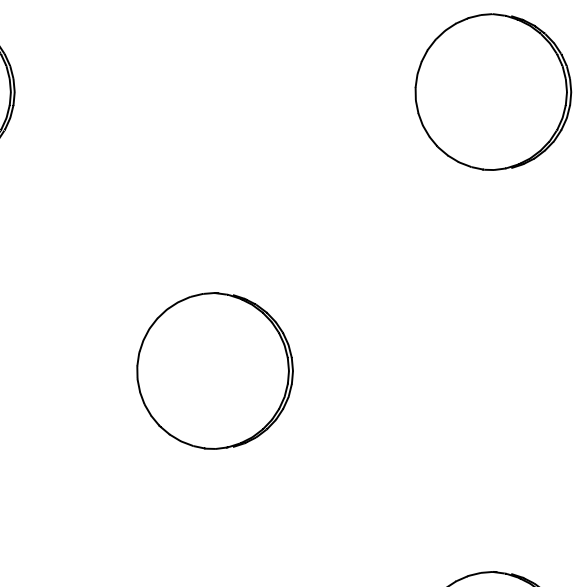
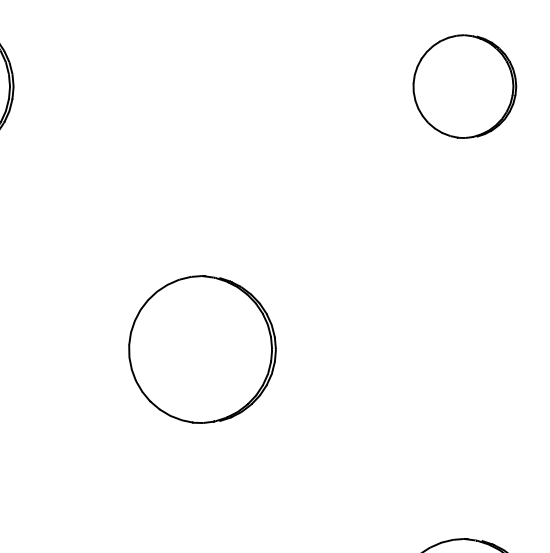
part: (493, 91) -> (464, 86), size x0.7

